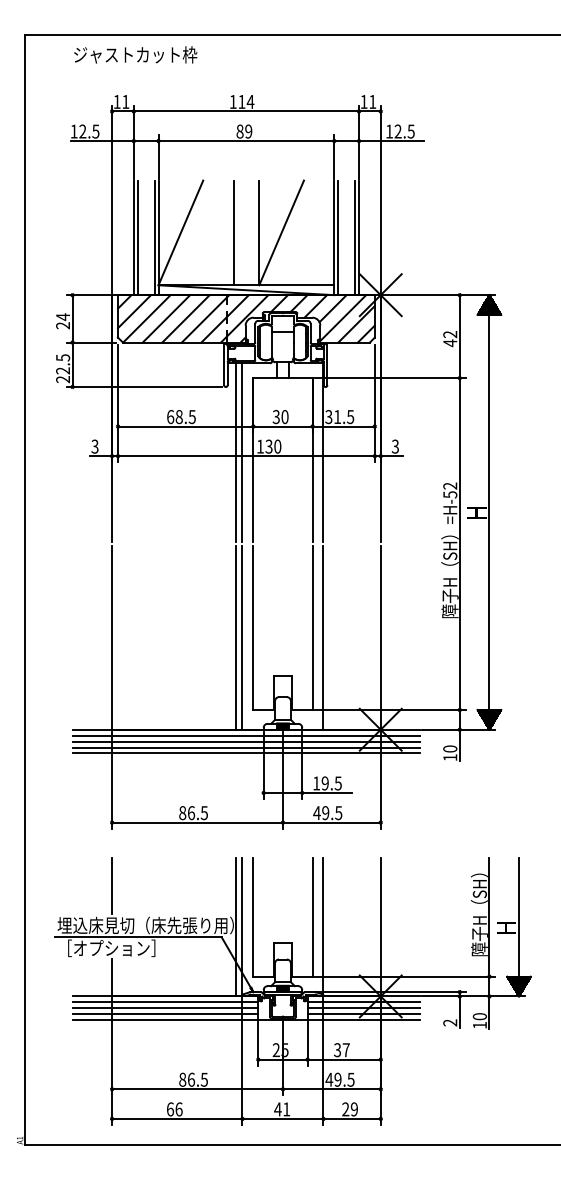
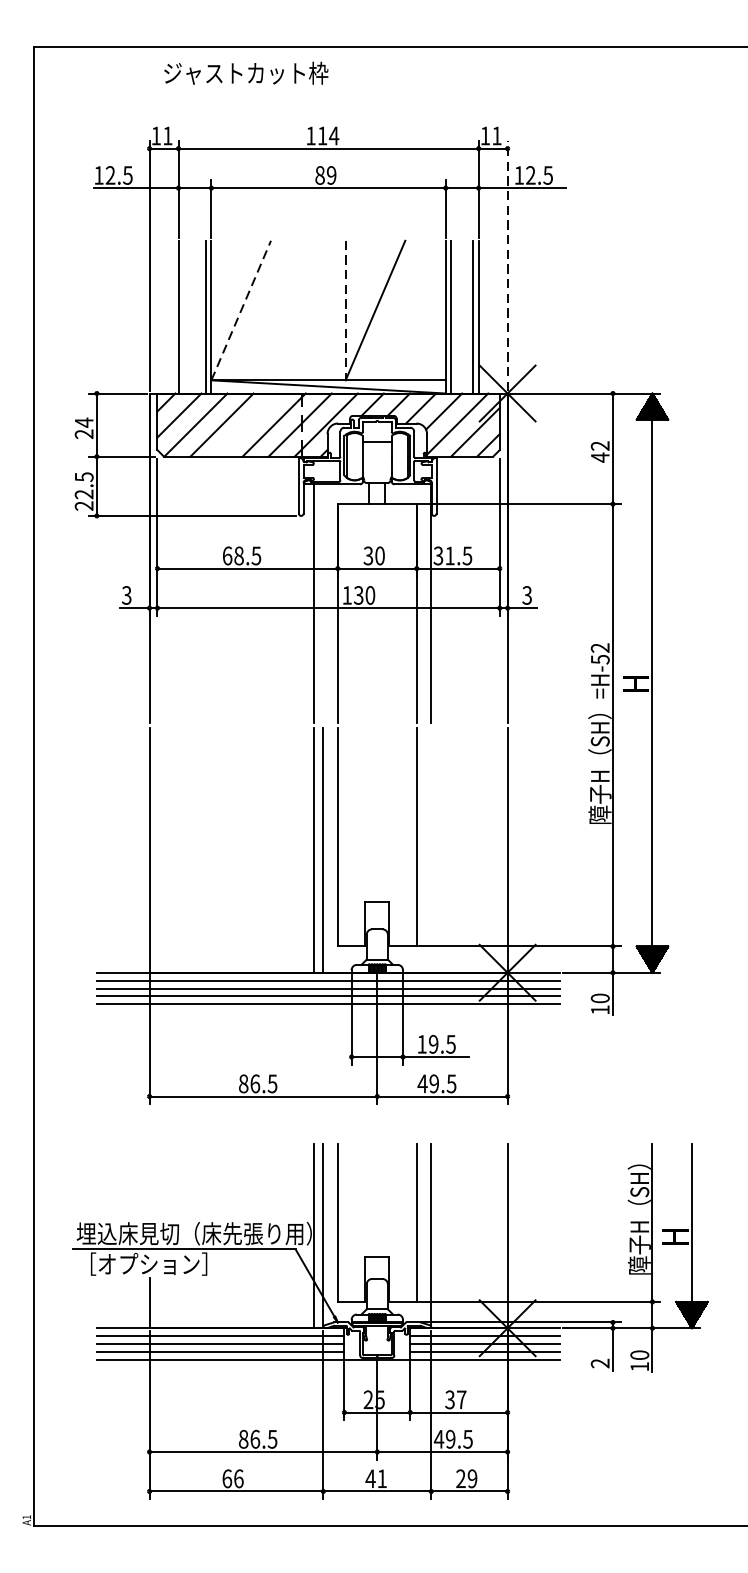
text: (135, 54) -> (246, 72), moved
line: (380, 199) -> (507, 266), solid -> dashed
line: (180, 232) -> (240, 309), solid -> dashed
line: (233, 232) -> (311, 309), removed
line: (259, 233) -> (346, 311), solid -> dashed
line: (137, 237) -> (183, 316), removed
line: (185, 318) -> (247, 424), removed
line: (242, 452) -> (323, 603), removed
line: (323, 637) -> (431, 849), removed
line: (112, 886) -> (150, 1181), removed

